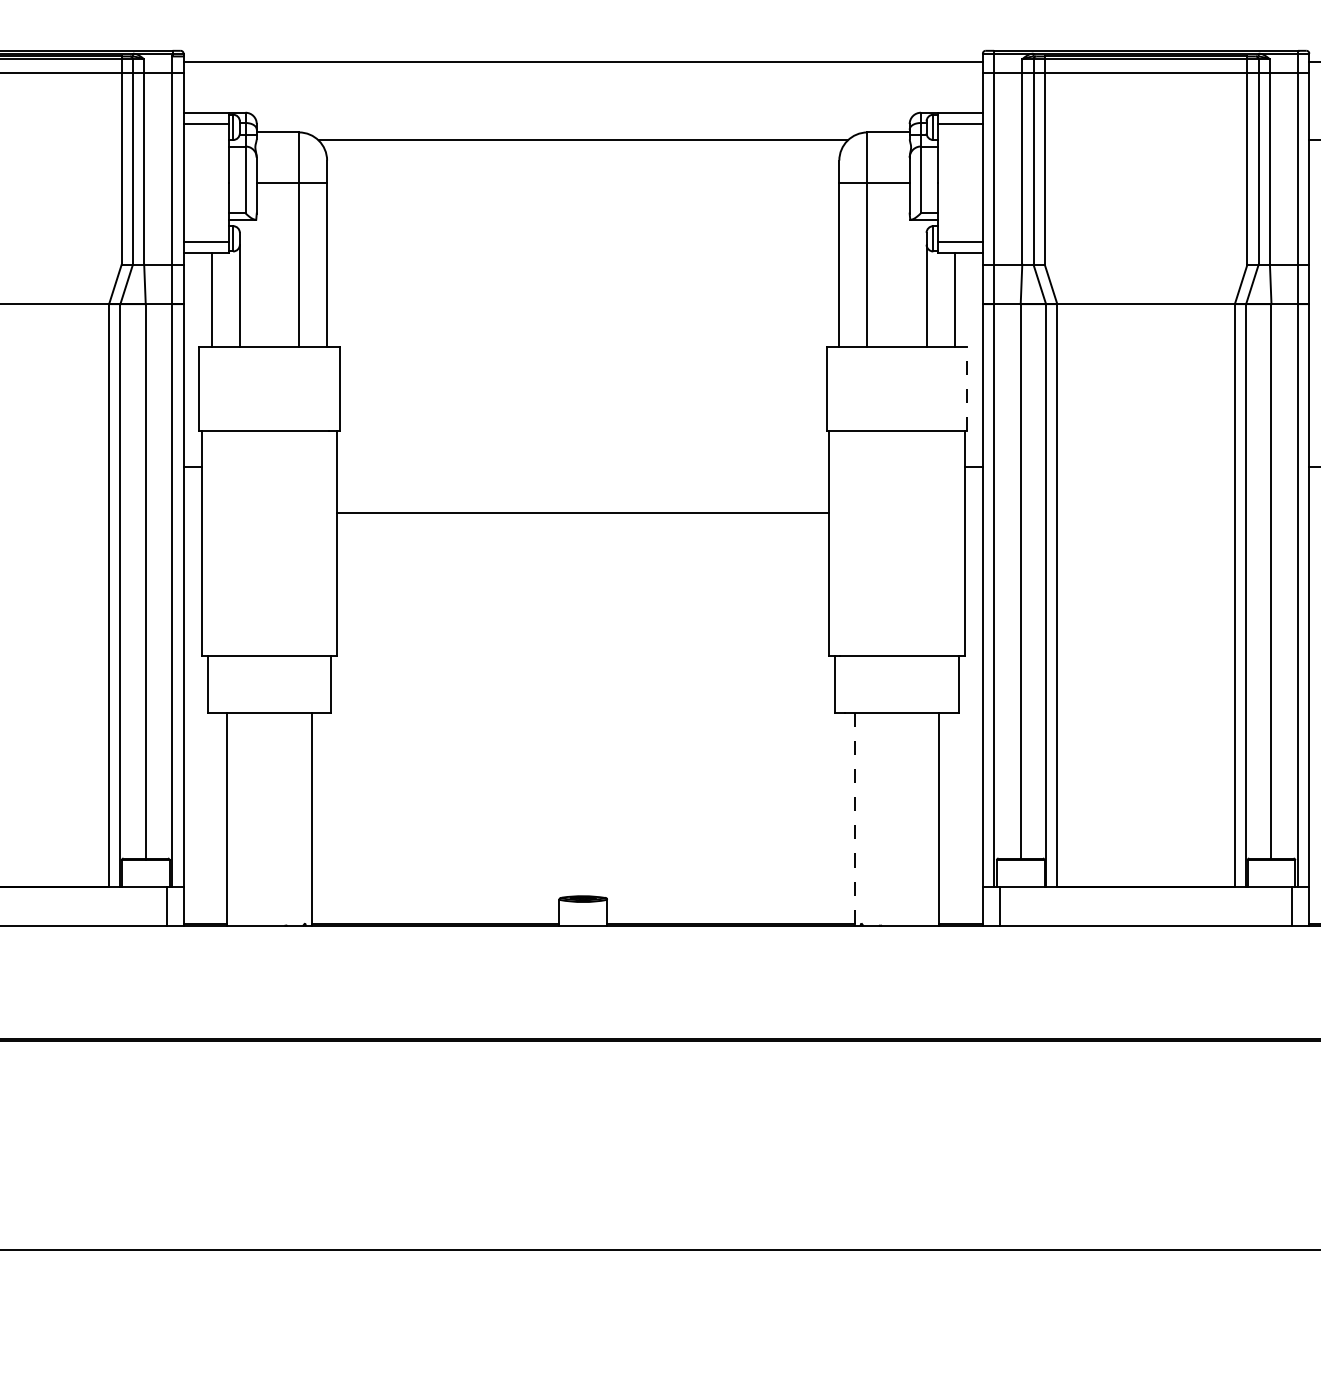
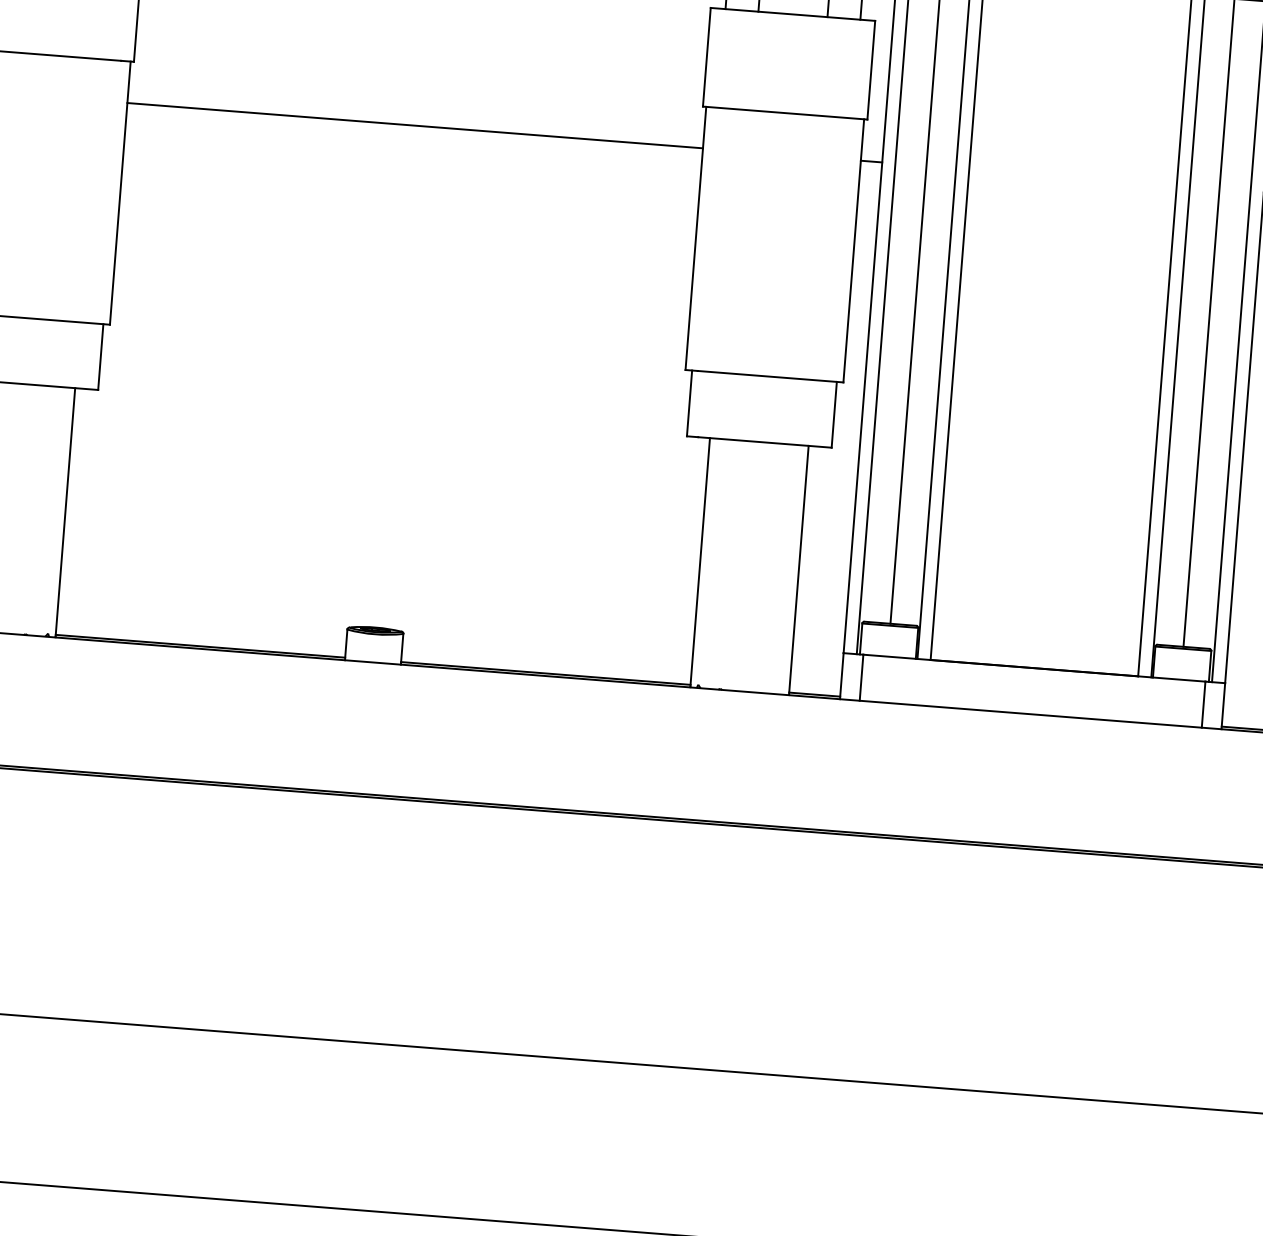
line: (967, 388) -> (871, 69), dashed -> solid
line: (582, 512) -> (414, 125), moved
line: (854, 819) -> (699, 562), dashed -> solid

